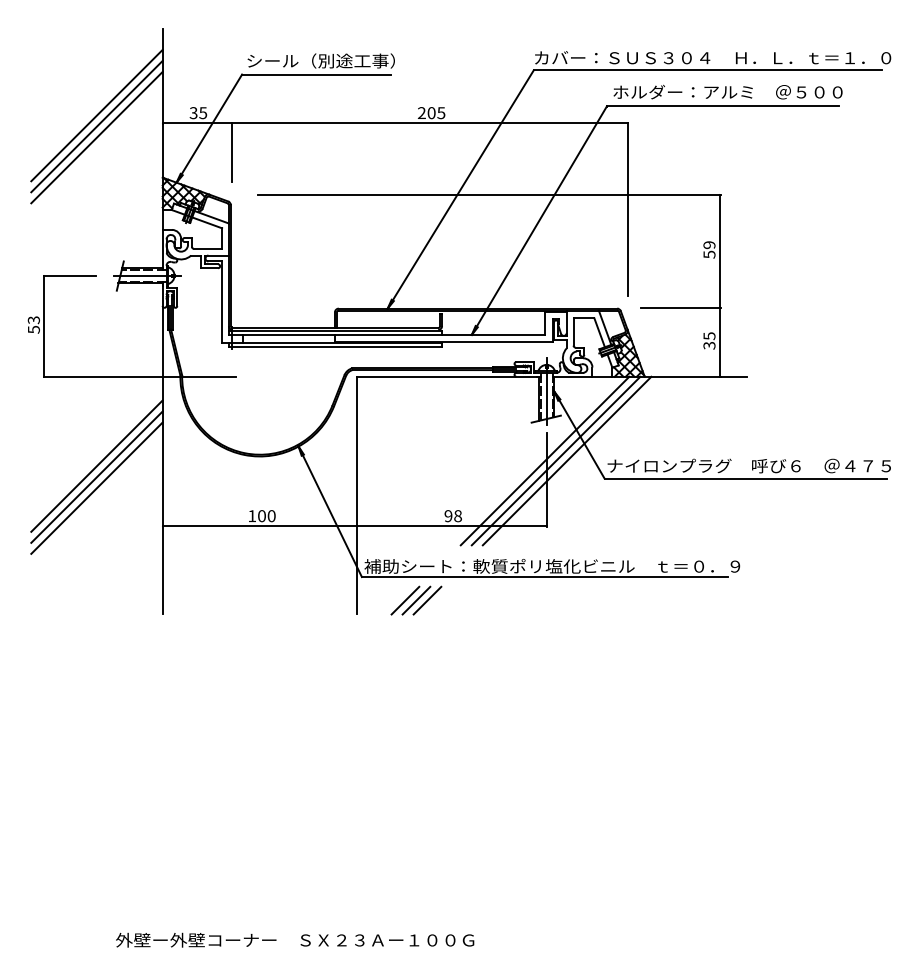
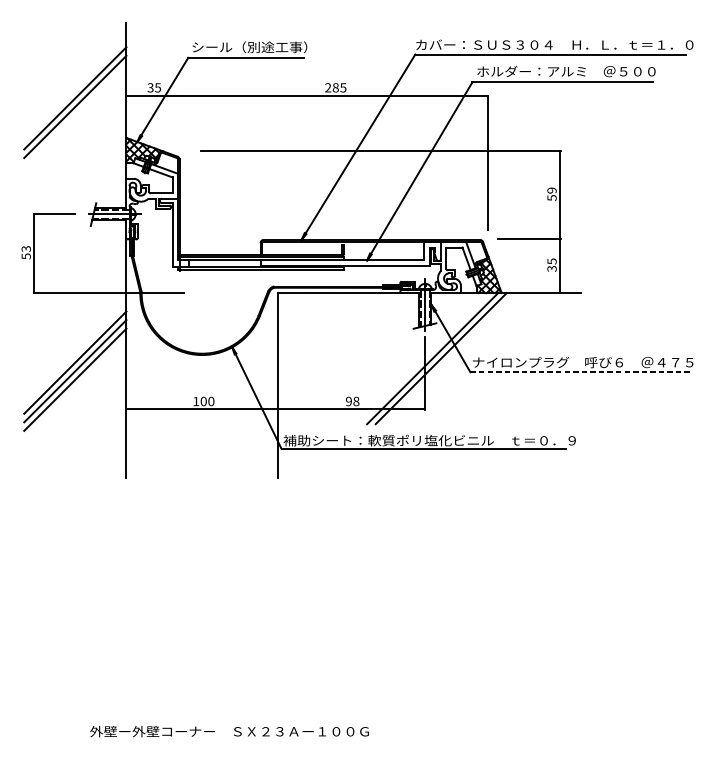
text: (431, 112) -> (335, 87), 205 -> 285
line: (96, 115) -> (74, 89), removed
line: (231, 152) -> (180, 118), removed
line: (544, 460) -> (423, 358), removed
line: (746, 478) -> (580, 372), solid -> dashed
part: (416, 600) -> (324, 467), removed

